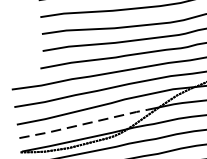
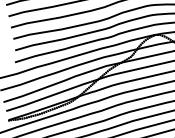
line: (83, 123) -> (48, 96), dashed -> solid

